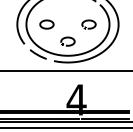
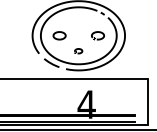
part: (67, 40) -> (78, 50), size x0.6

